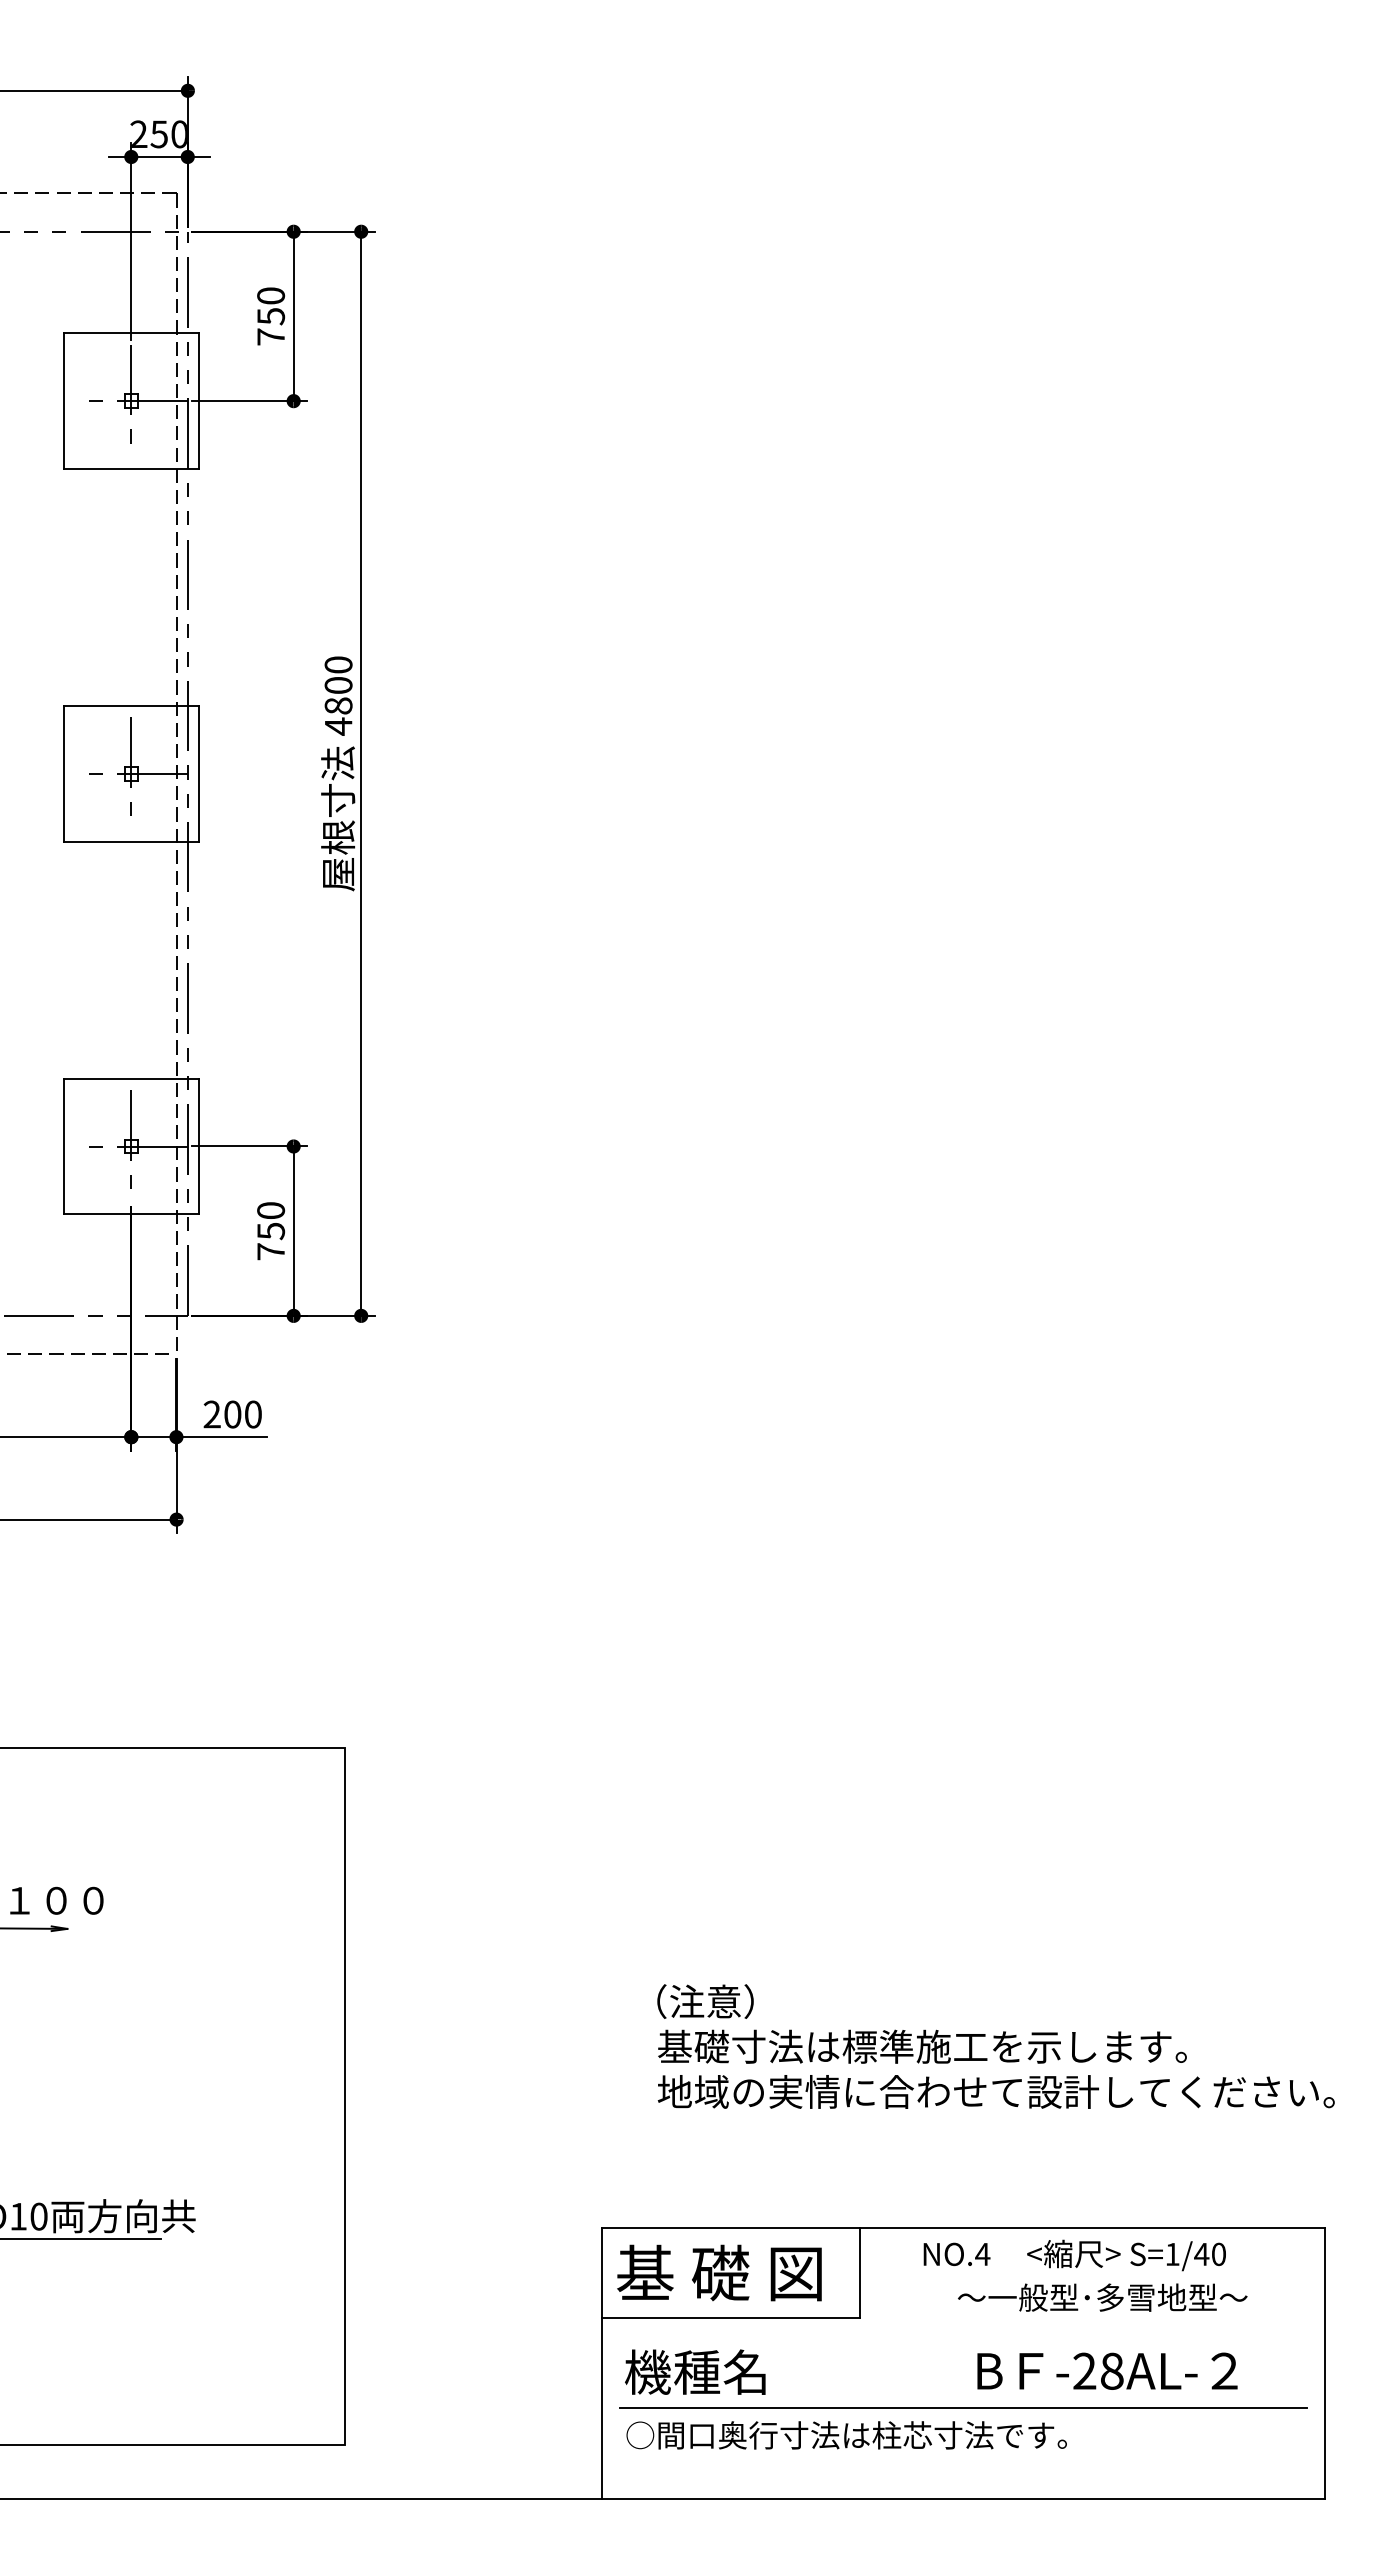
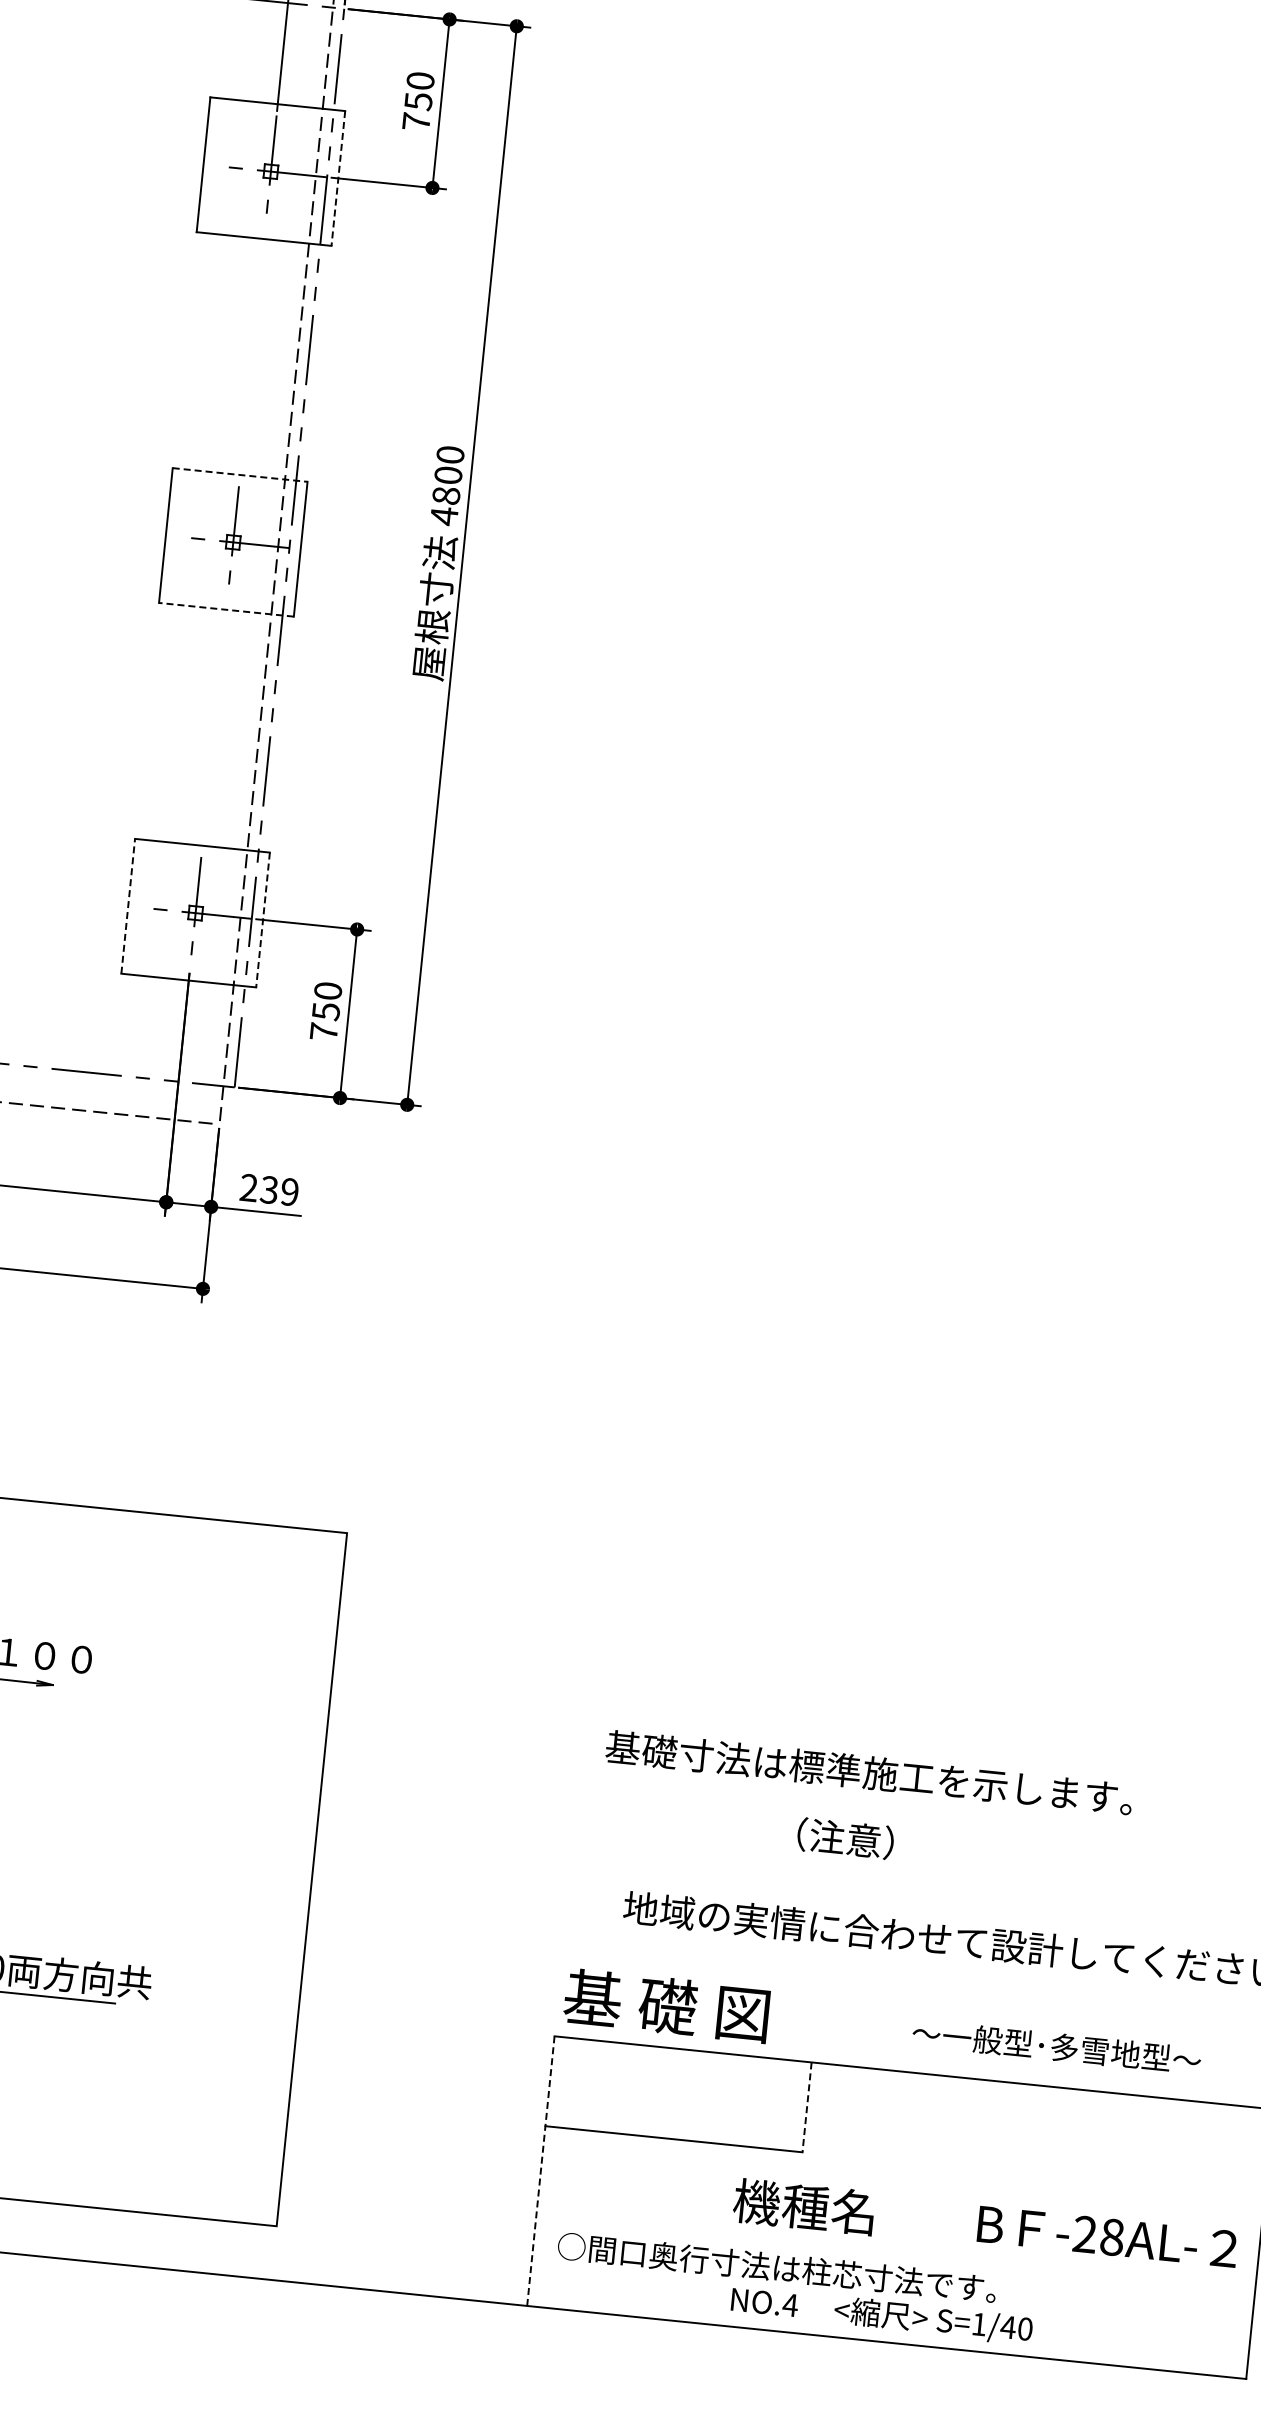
line: (199, 401) -> (338, 178), solid -> dashed
line: (131, 706) -> (240, 475), solid -> dashed
line: (131, 841) -> (226, 609), solid -> dashed
line: (63, 1146) -> (128, 906), solid -> dashed
line: (199, 1146) -> (263, 919), solid -> dashed
text: (242, 1414) -> (279, 1190), 200 -> 239
text: (705, 2001) -> (845, 1838), moved
text: (922, 2046) -> (869, 1772), moved
text: (1074, 2255) -> (881, 2315), moved
text: (719, 2272) -> (666, 2005), moved
line: (860, 2273) -> (807, 2108), solid -> dashed
text: (1102, 2297) -> (1056, 2046), moved
line: (601, 2363) -> (540, 2171), solid -> dashed
text: (1107, 2370) -> (1107, 2236), moved
text: (695, 2371) -> (804, 2206), moved
line: (963, 2408) -> (896, 2252), removed

